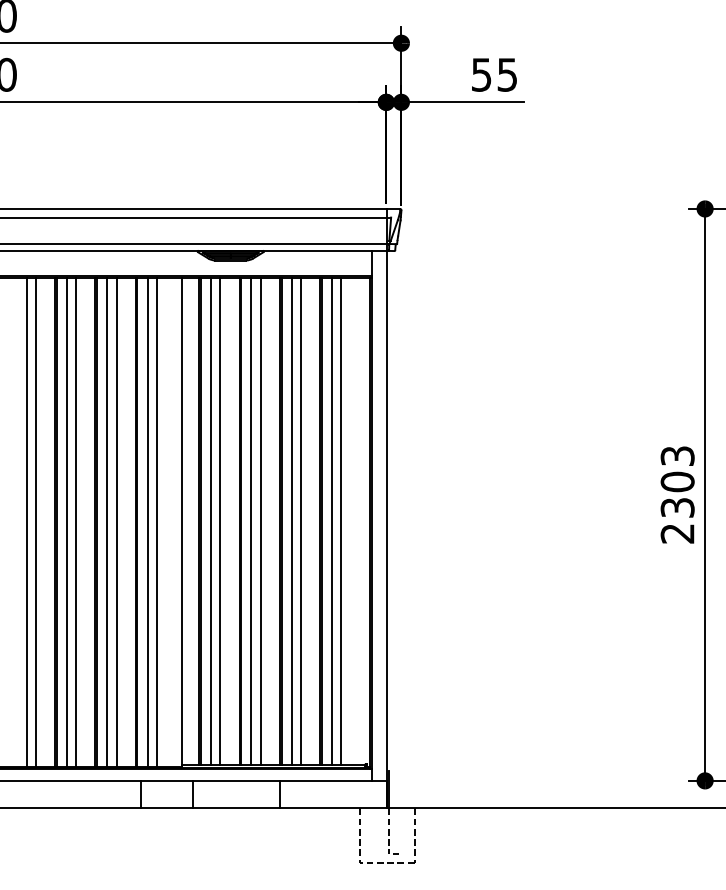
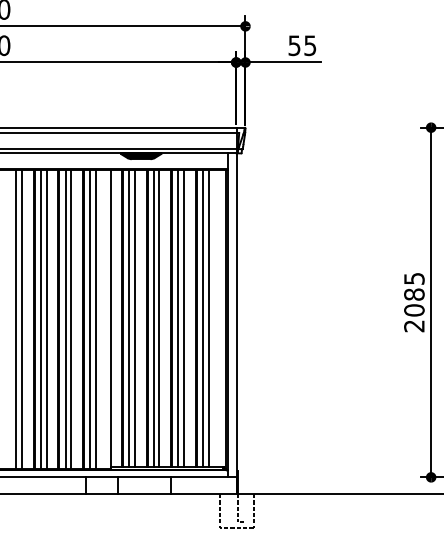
text: (677, 481) -> (414, 294), 2303 -> 2085

